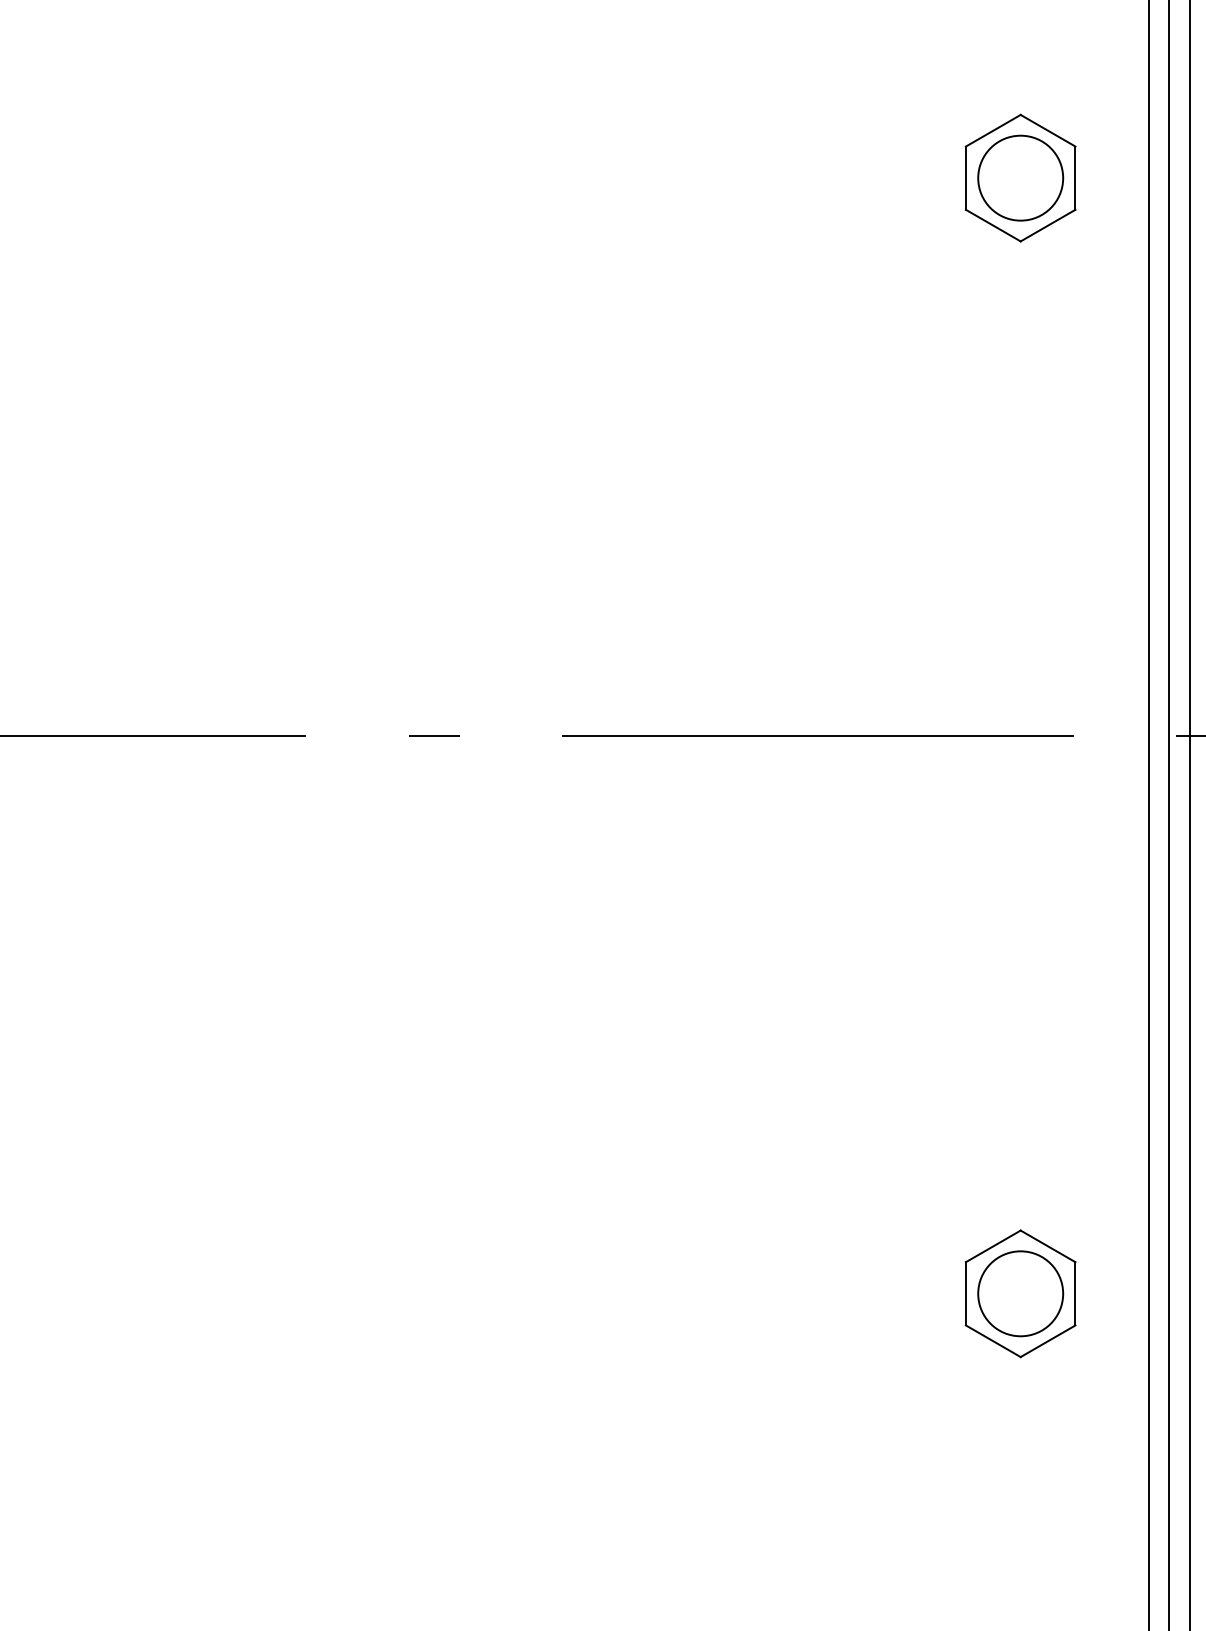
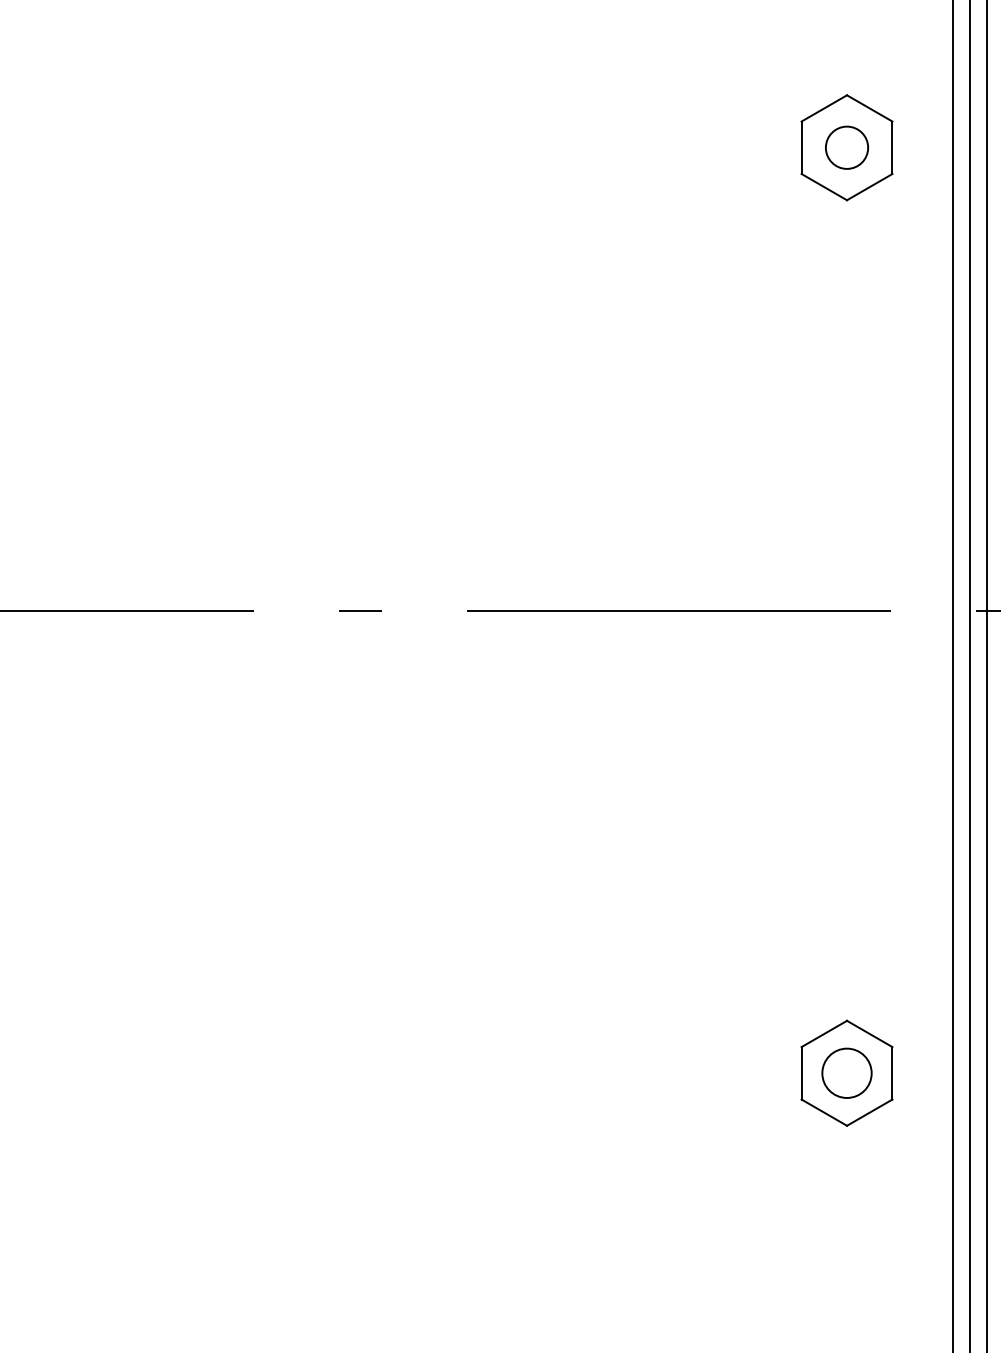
circle: (1020, 177) -> (846, 147), size x0.6
circle: (1020, 1293) -> (846, 1073), size x0.7

